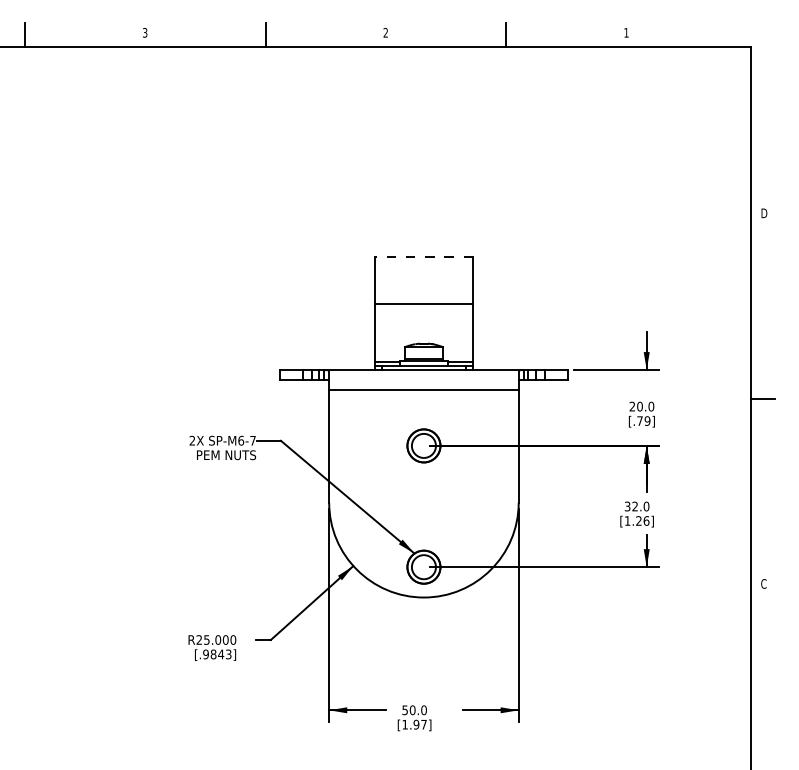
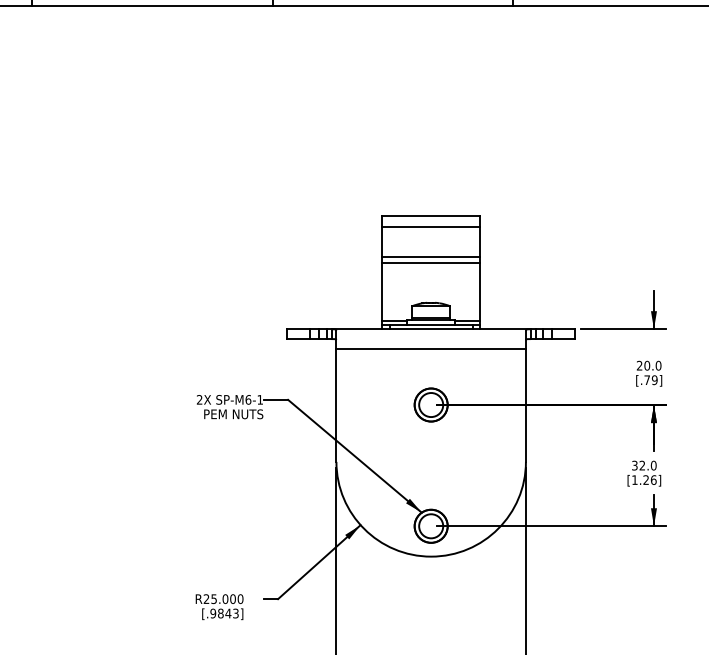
line: (423, 256) -> (430, 215), dashed -> solid
line: (423, 268) -> (430, 227), added
line: (423, 297) -> (430, 256), added
text: (252, 440) -> (259, 399), SP-M6-7 -> SP-M6-1

